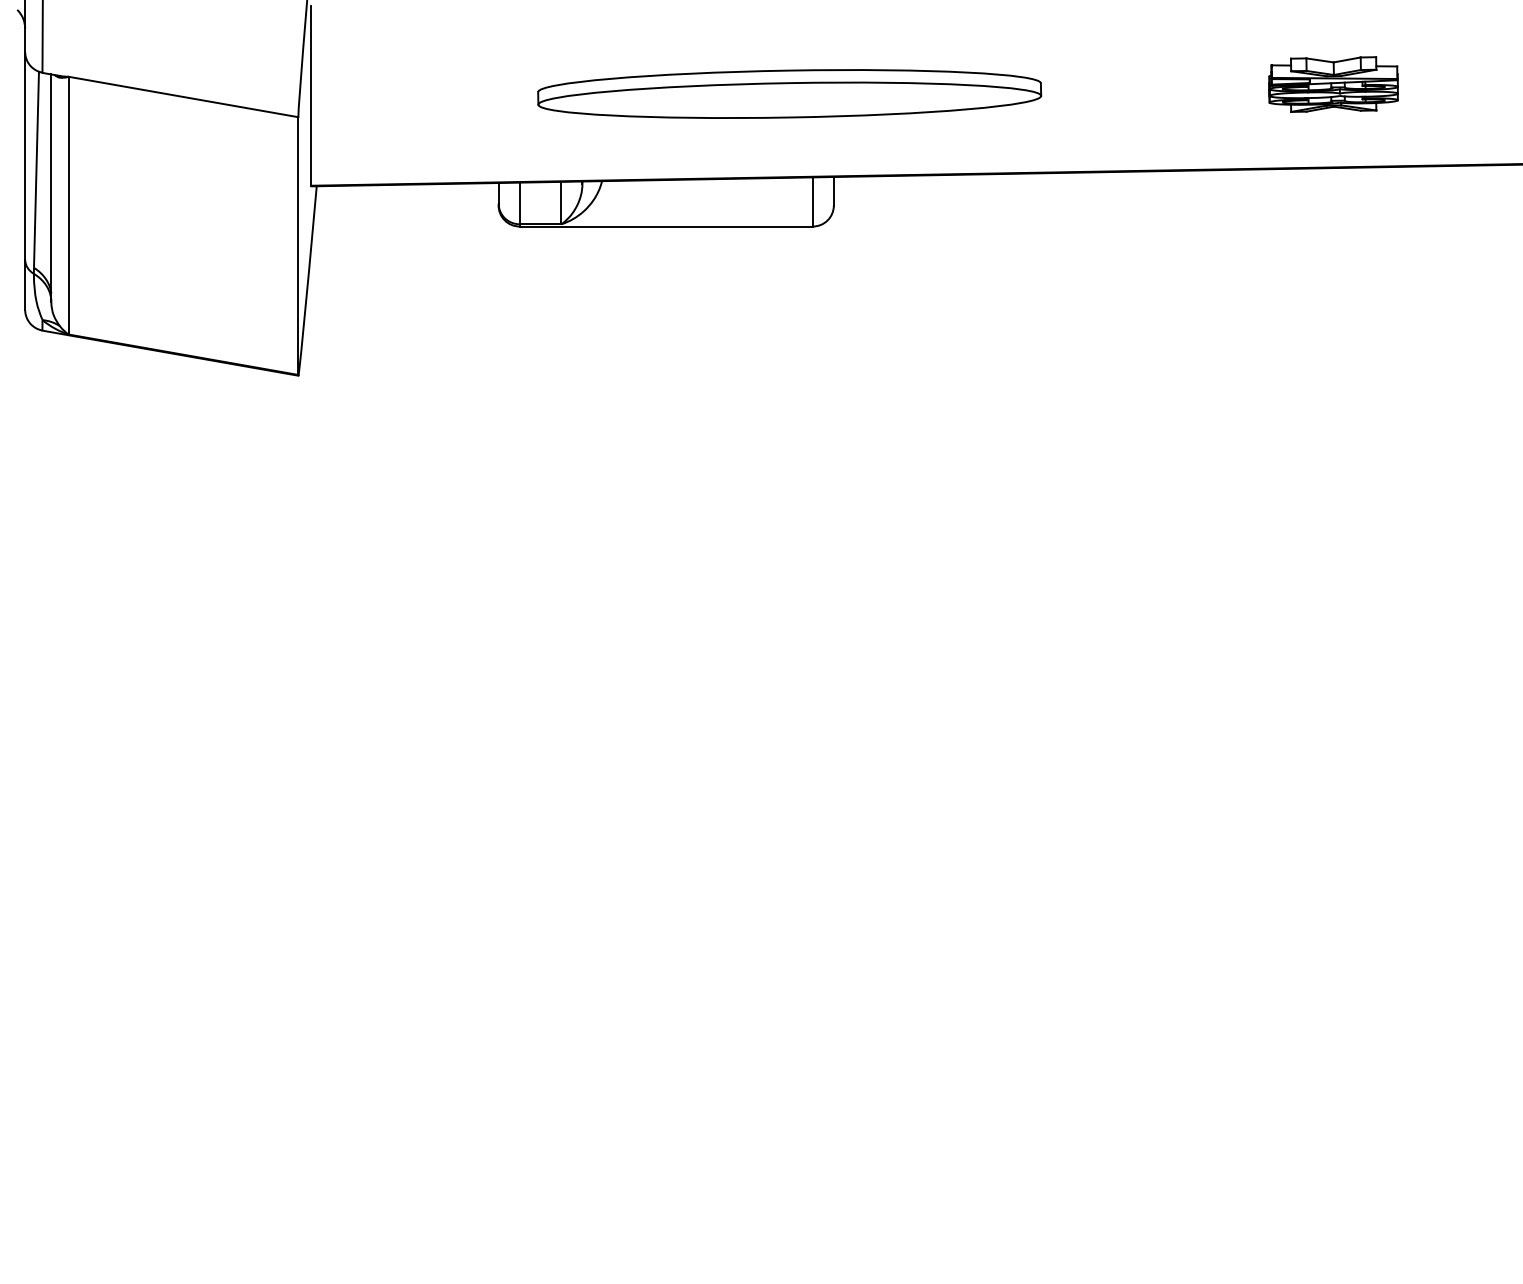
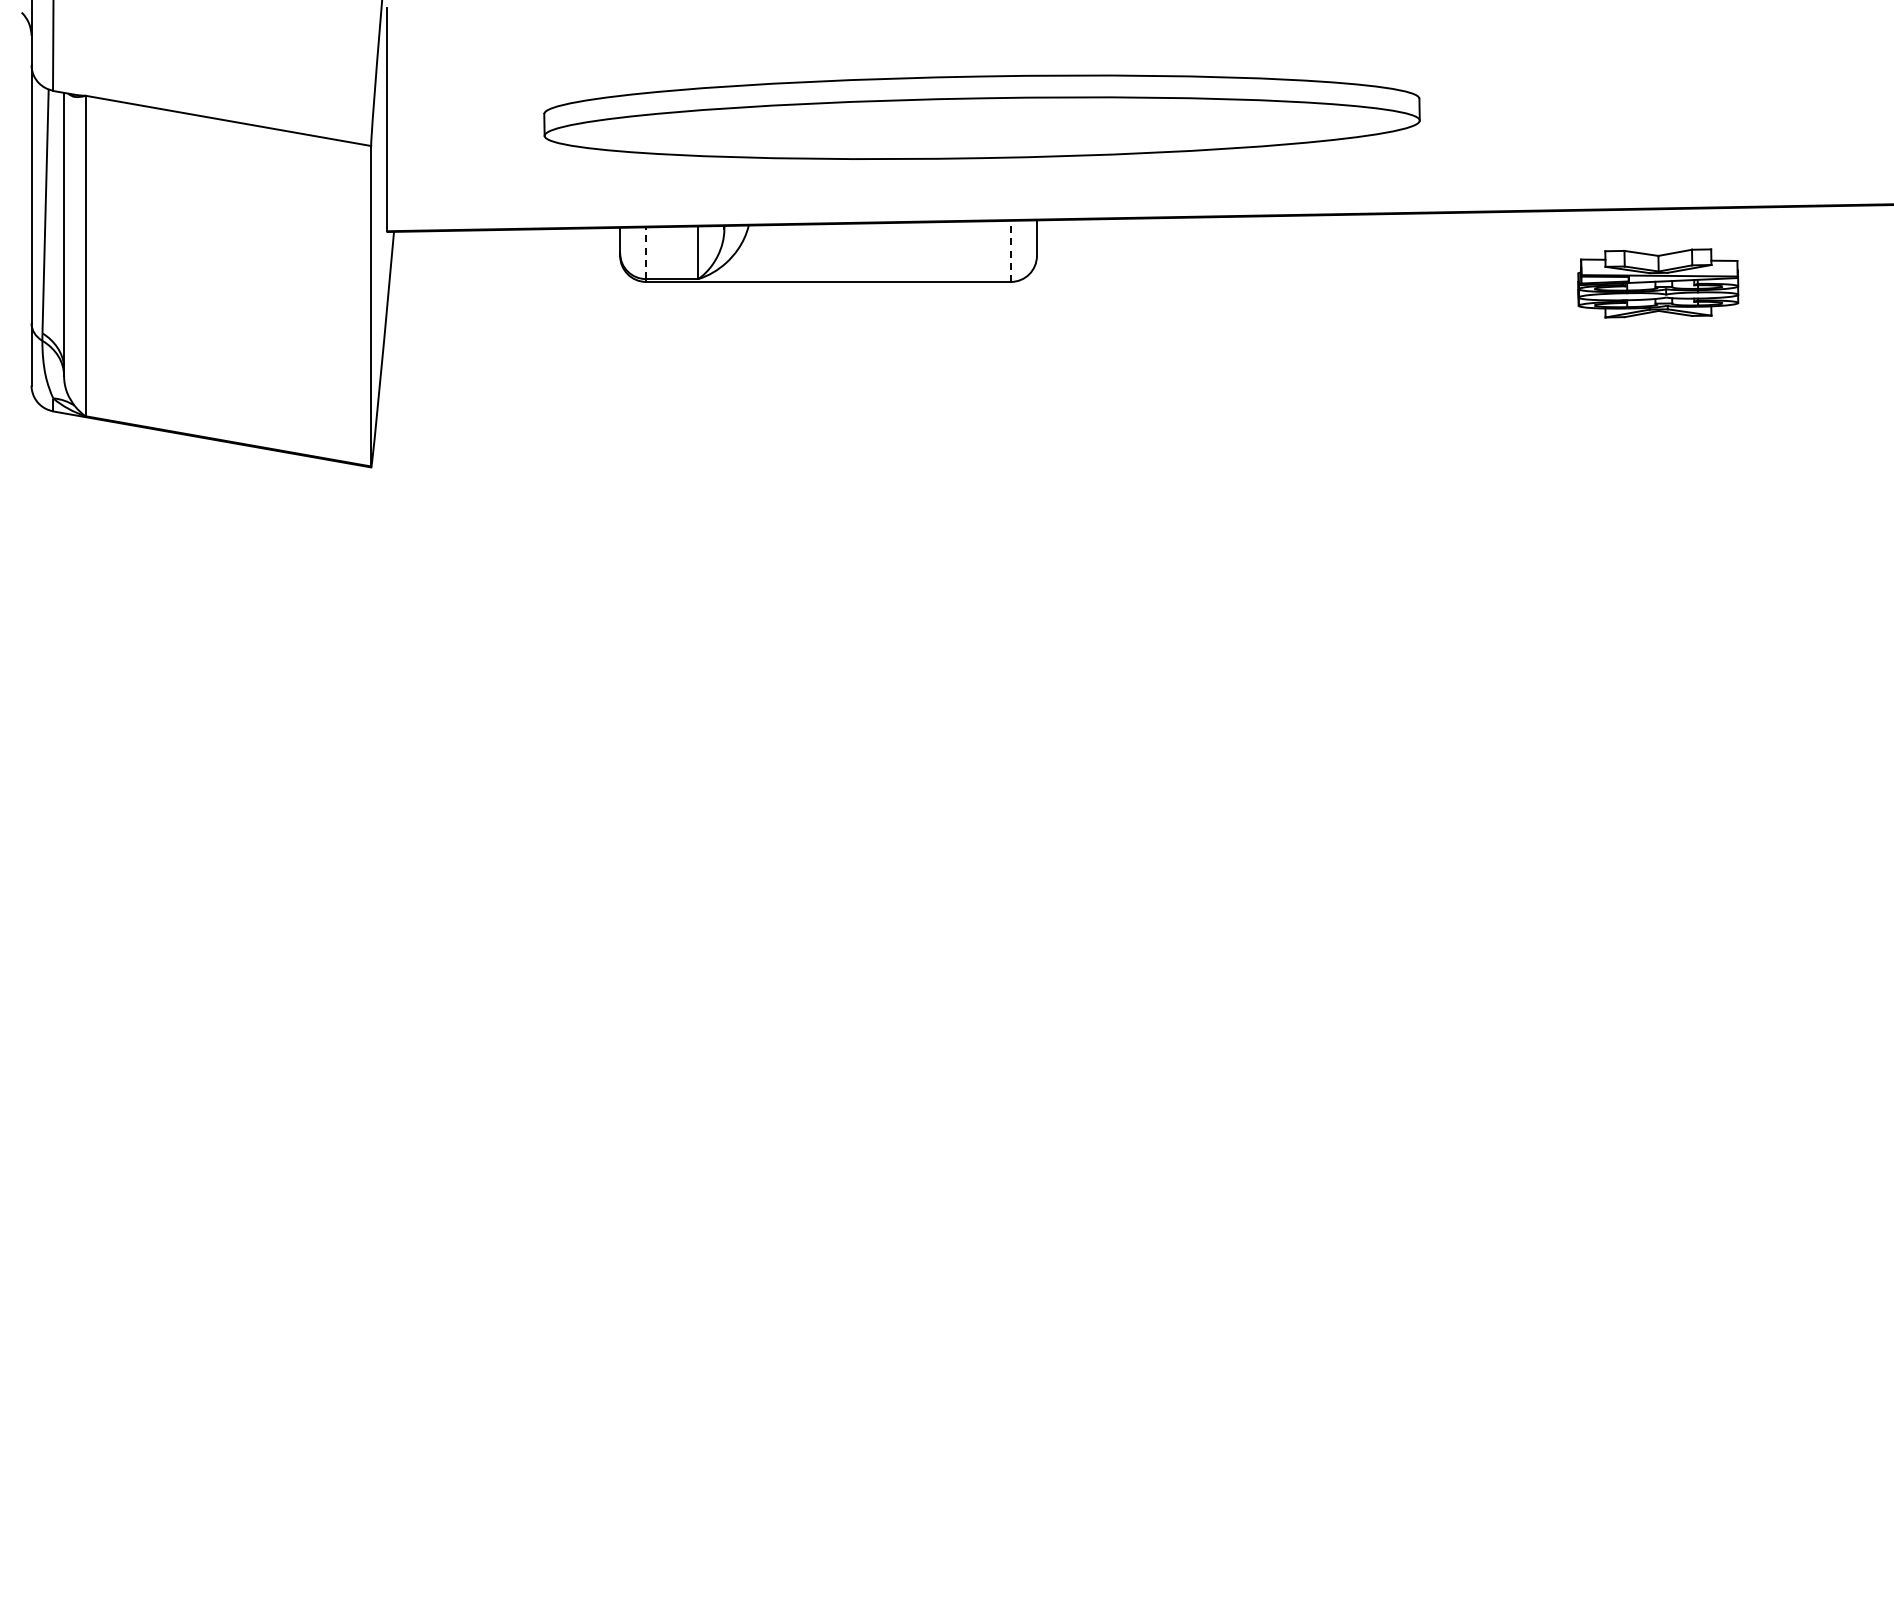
part: (1333, 84) -> (1658, 283), moved
part: (789, 93) -> (981, 116), size x1.4
line: (812, 202) -> (1010, 251), solid -> dashed
line: (519, 203) -> (646, 253), solid -> dashed

